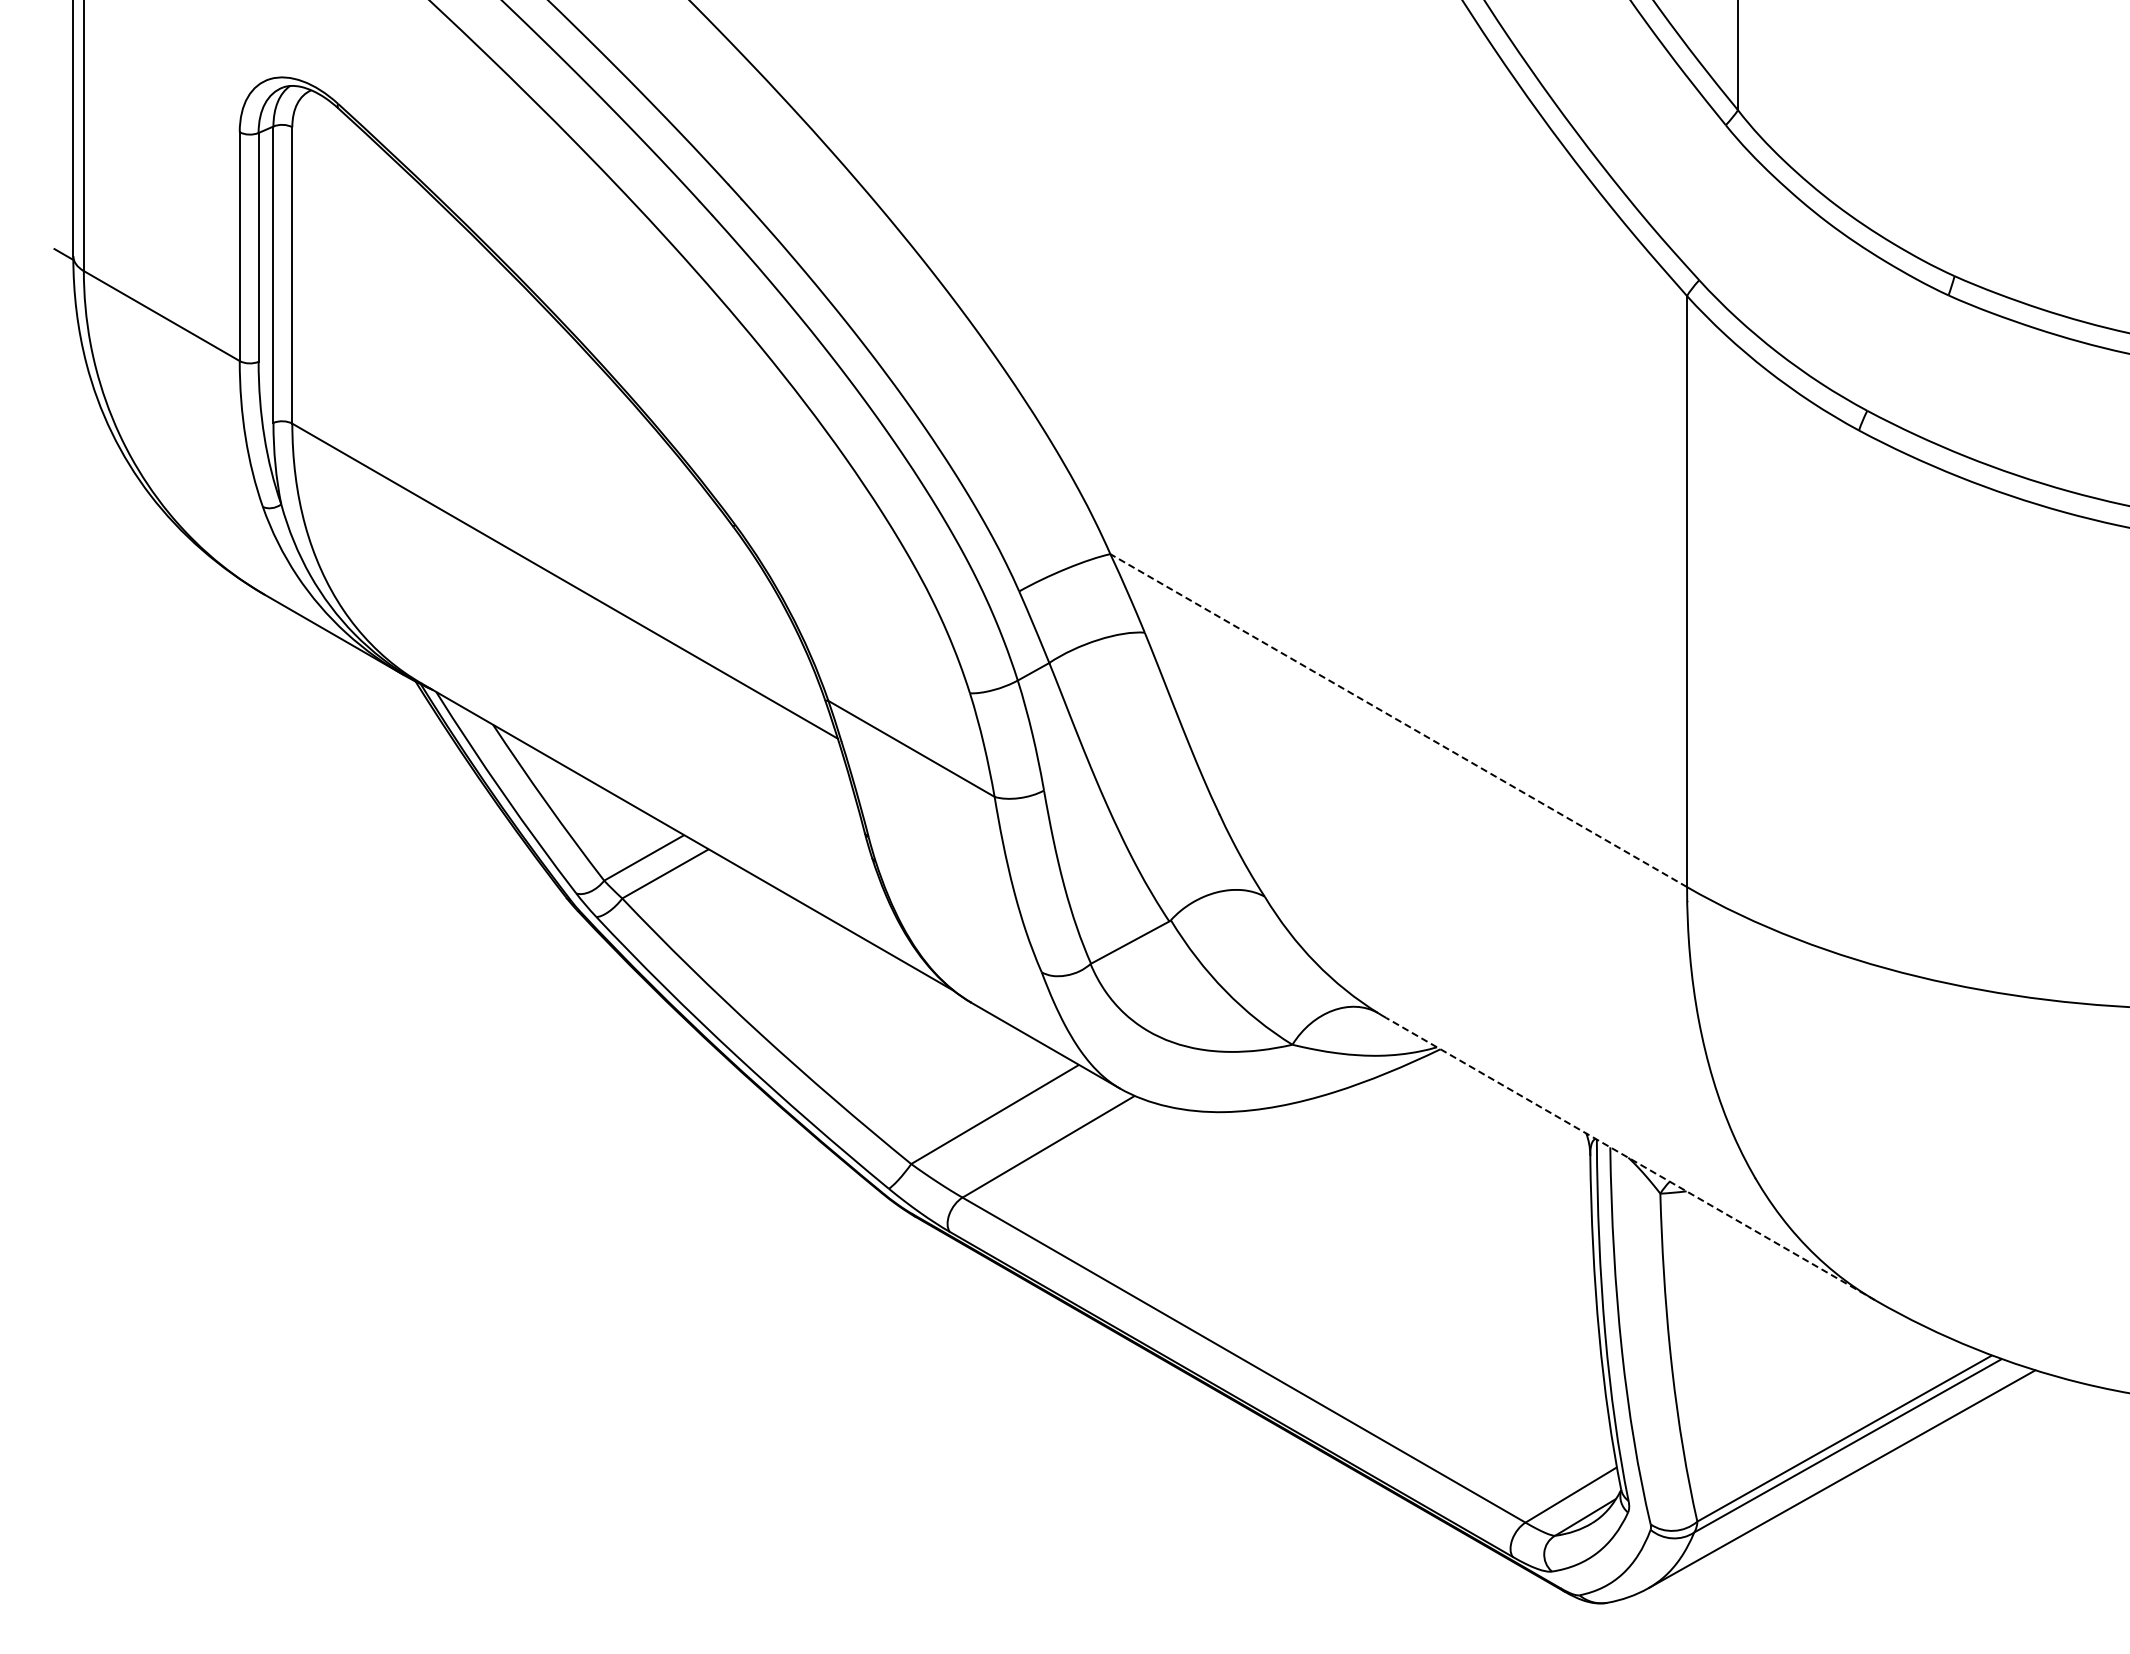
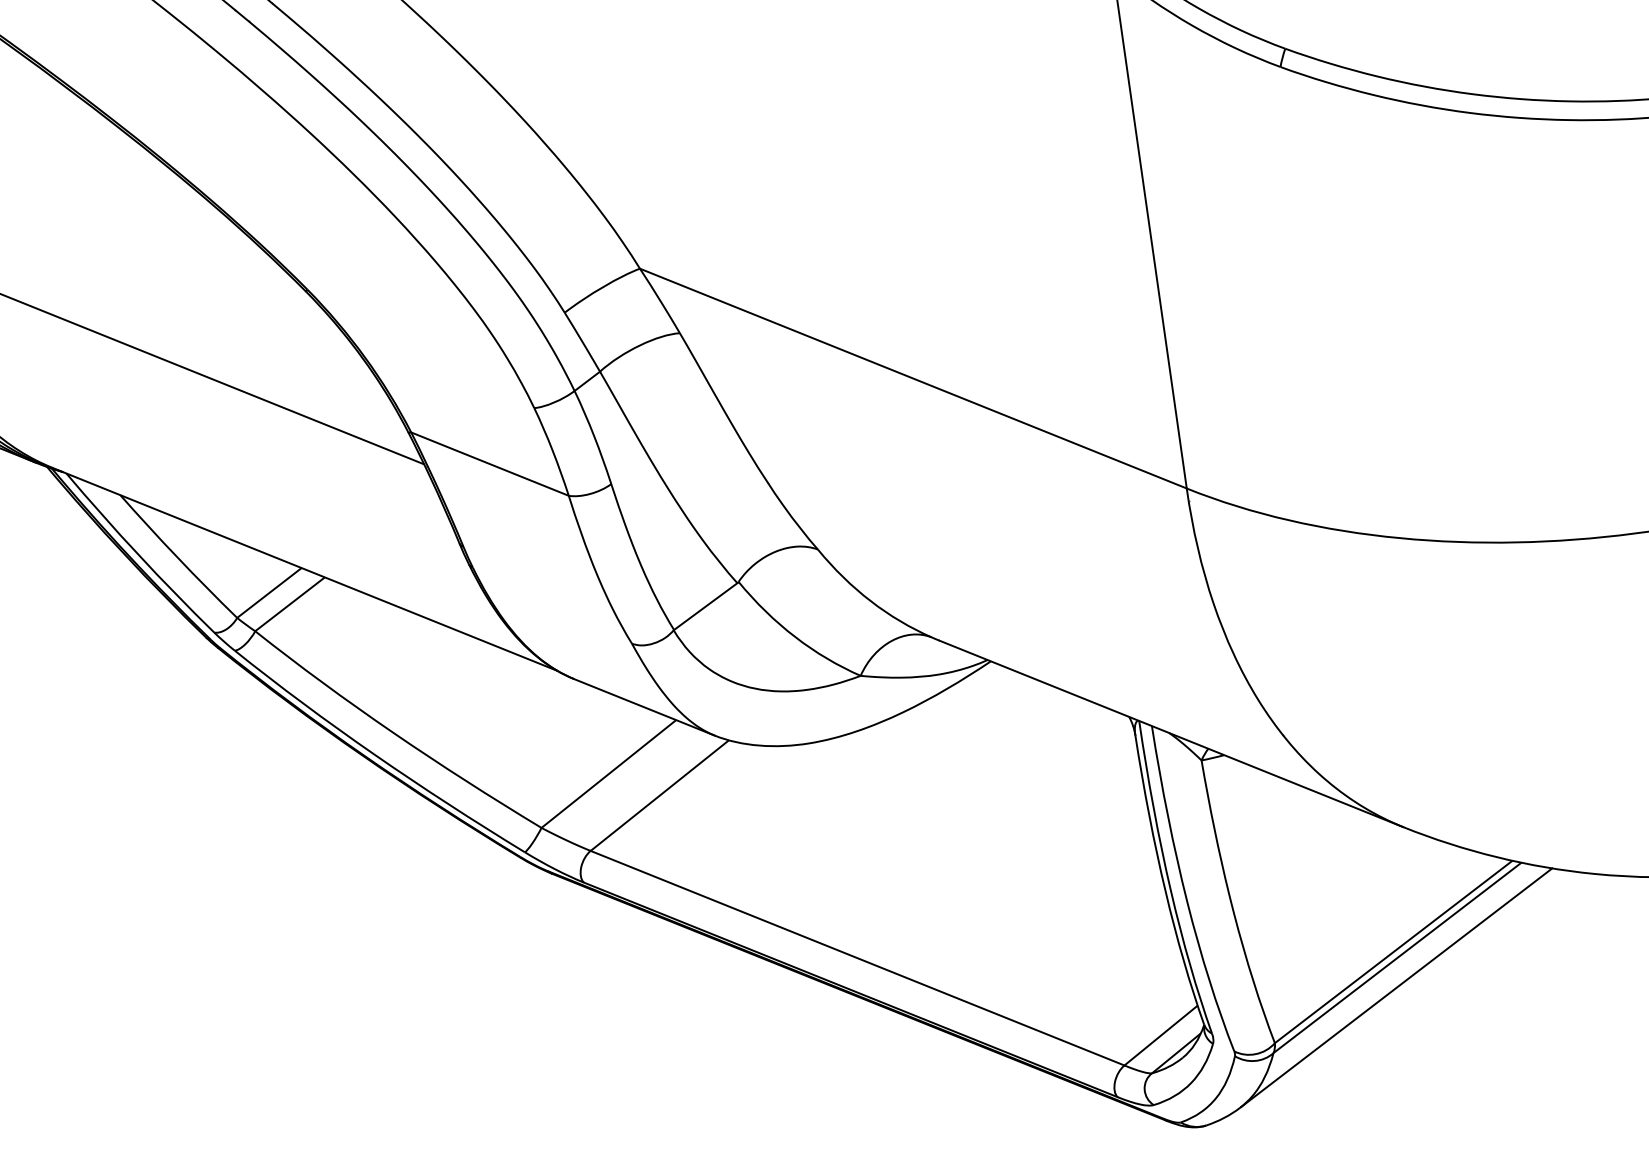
line: (1398, 720) -> (913, 378), dashed -> solid
line: (1630, 1158) -> (1171, 733), dashed -> solid

